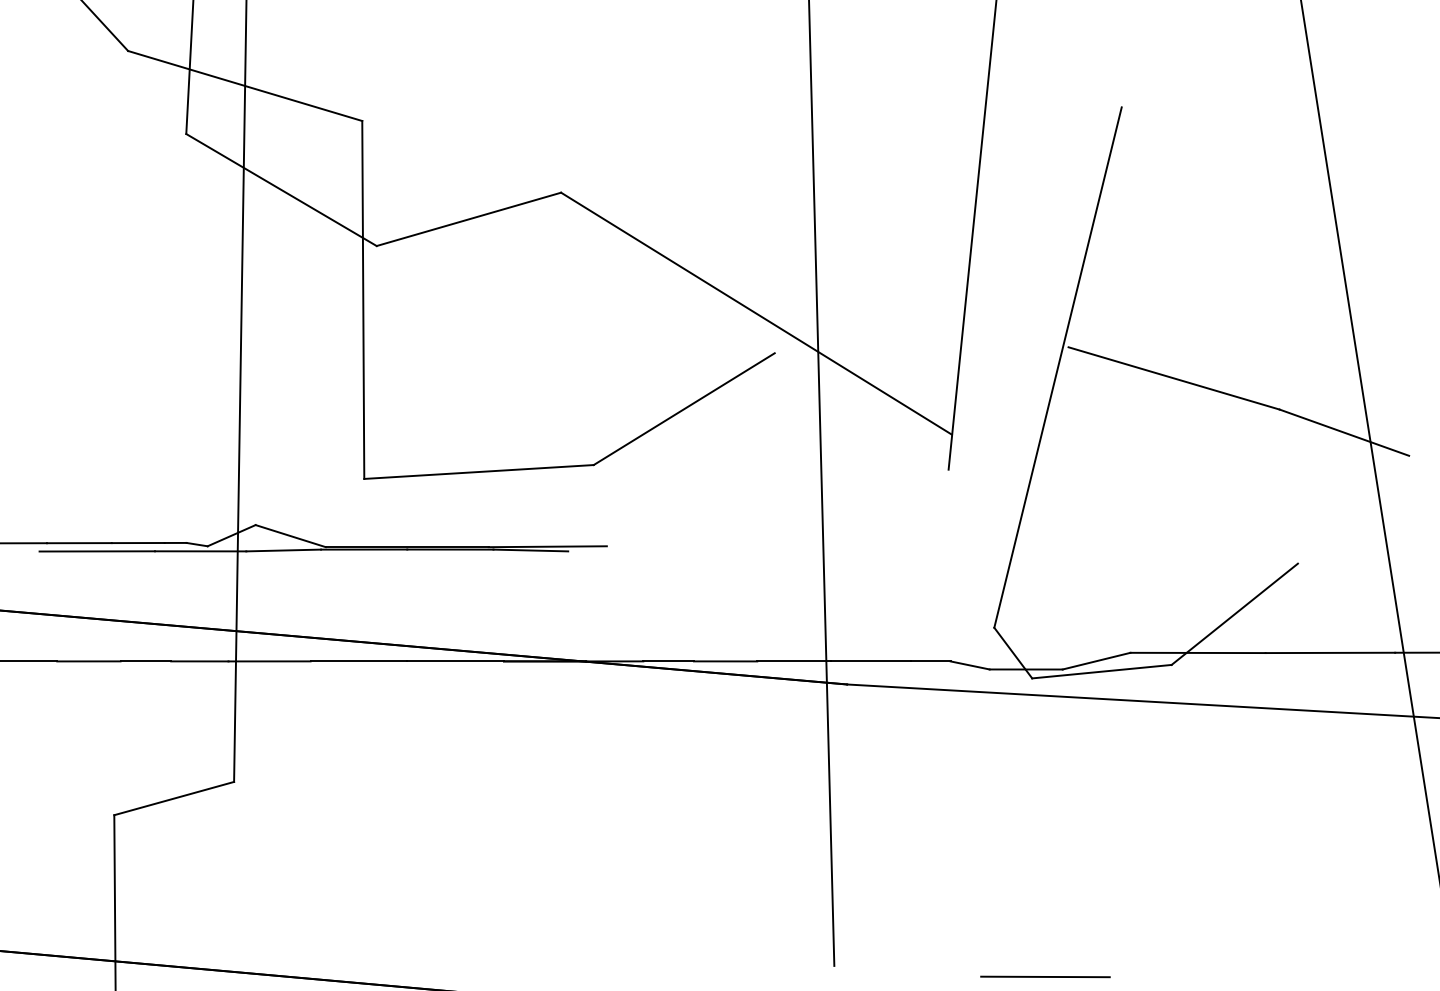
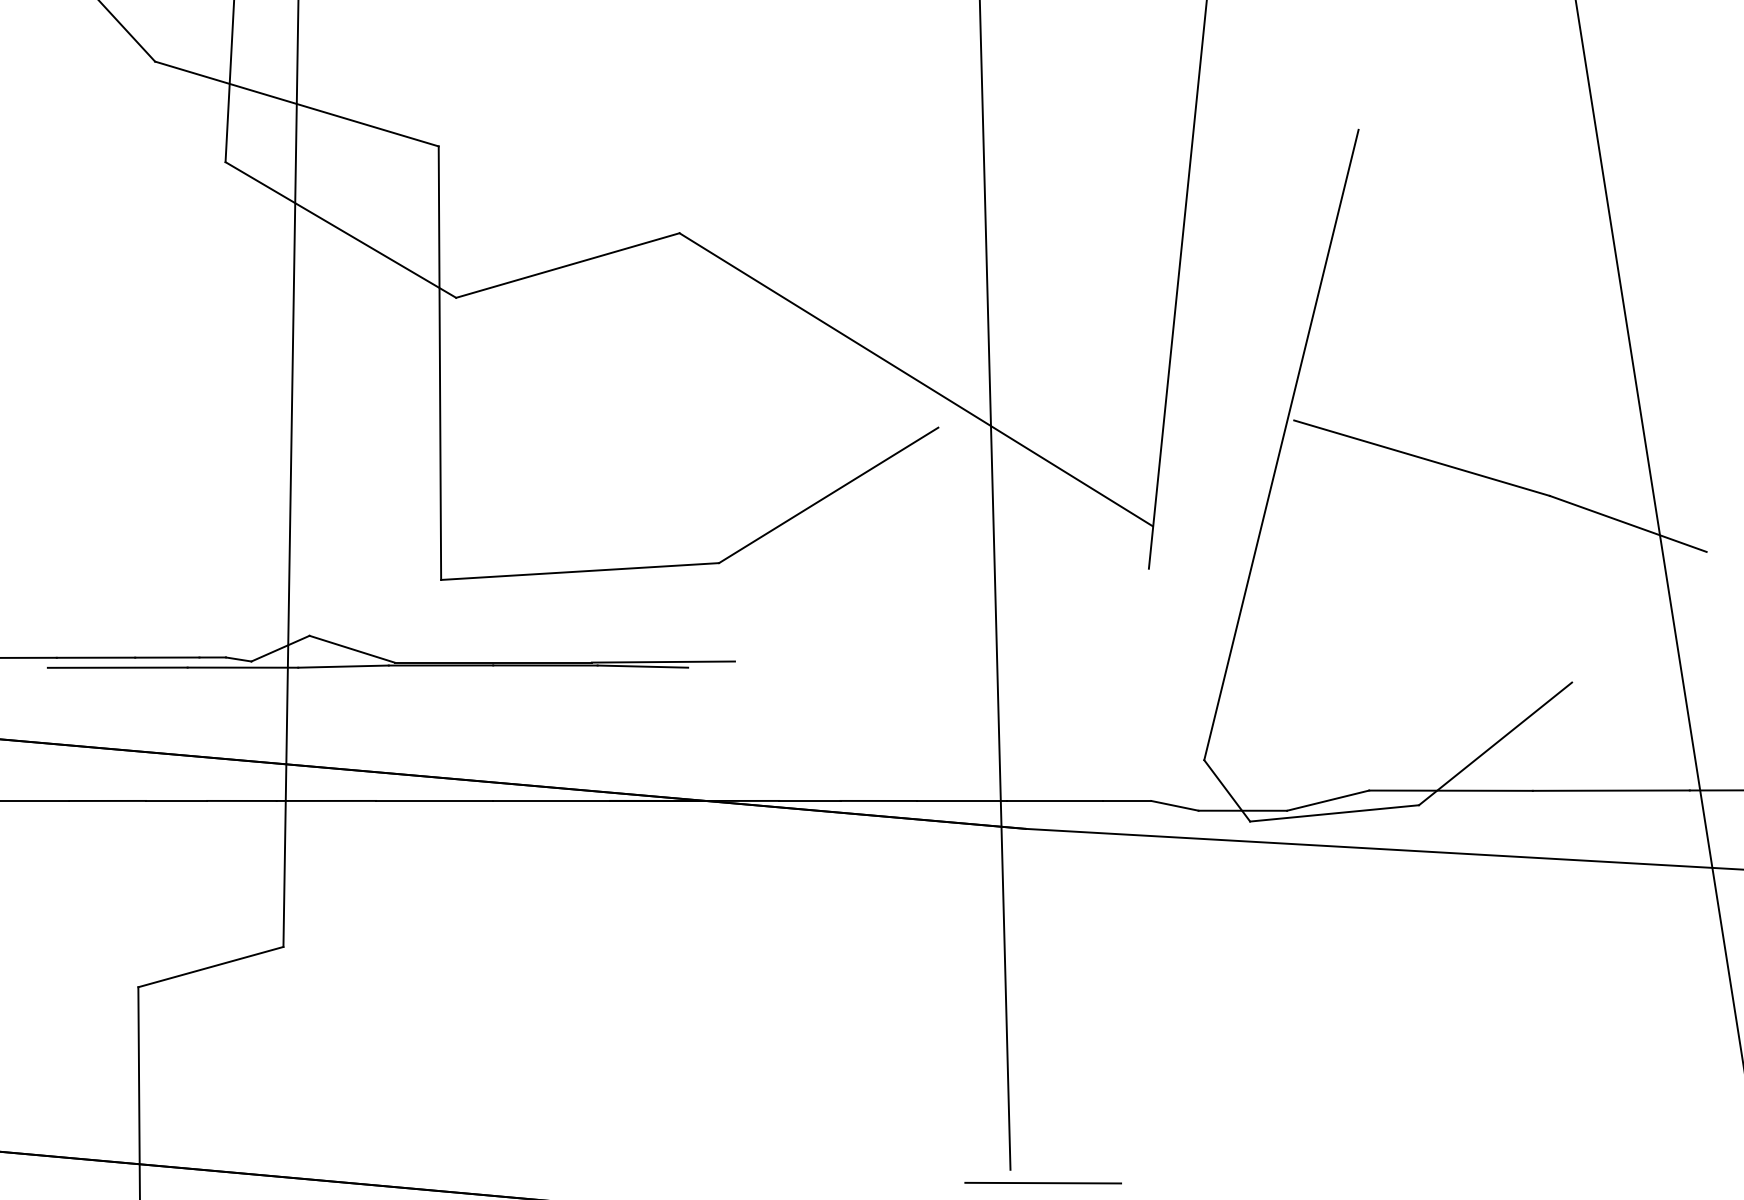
line: (1044, 976) -> (1042, 1182), moved

